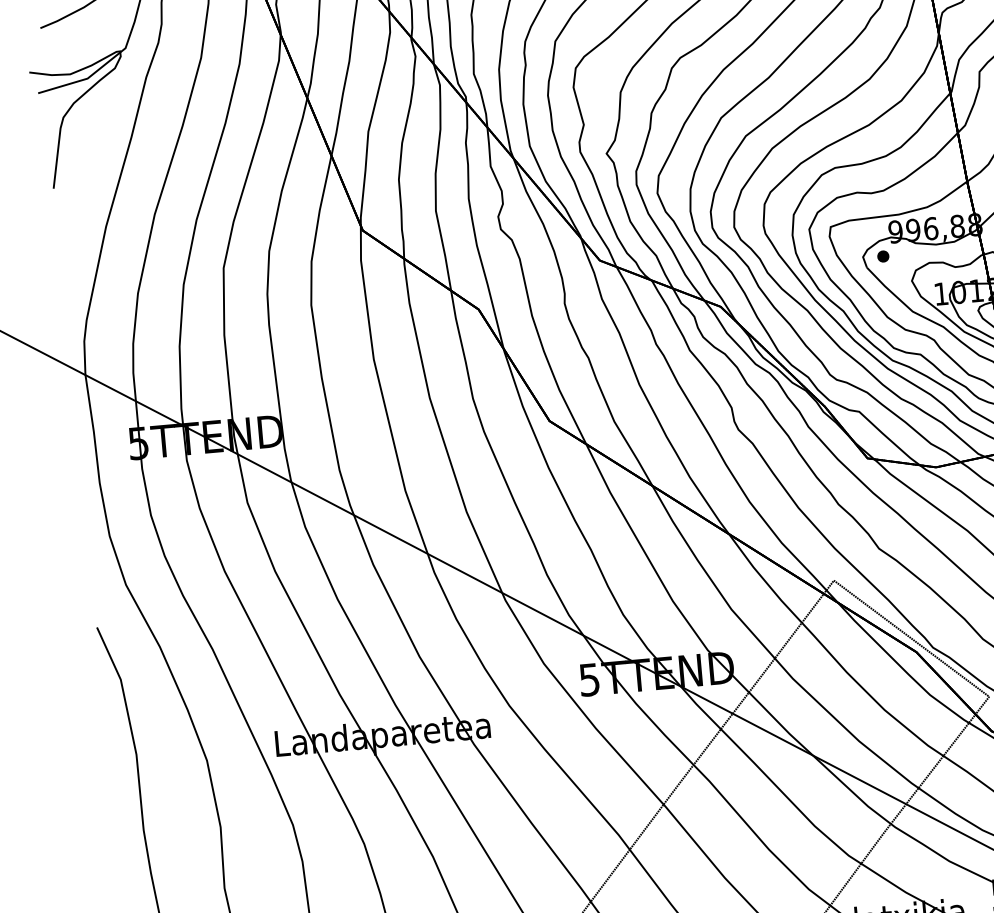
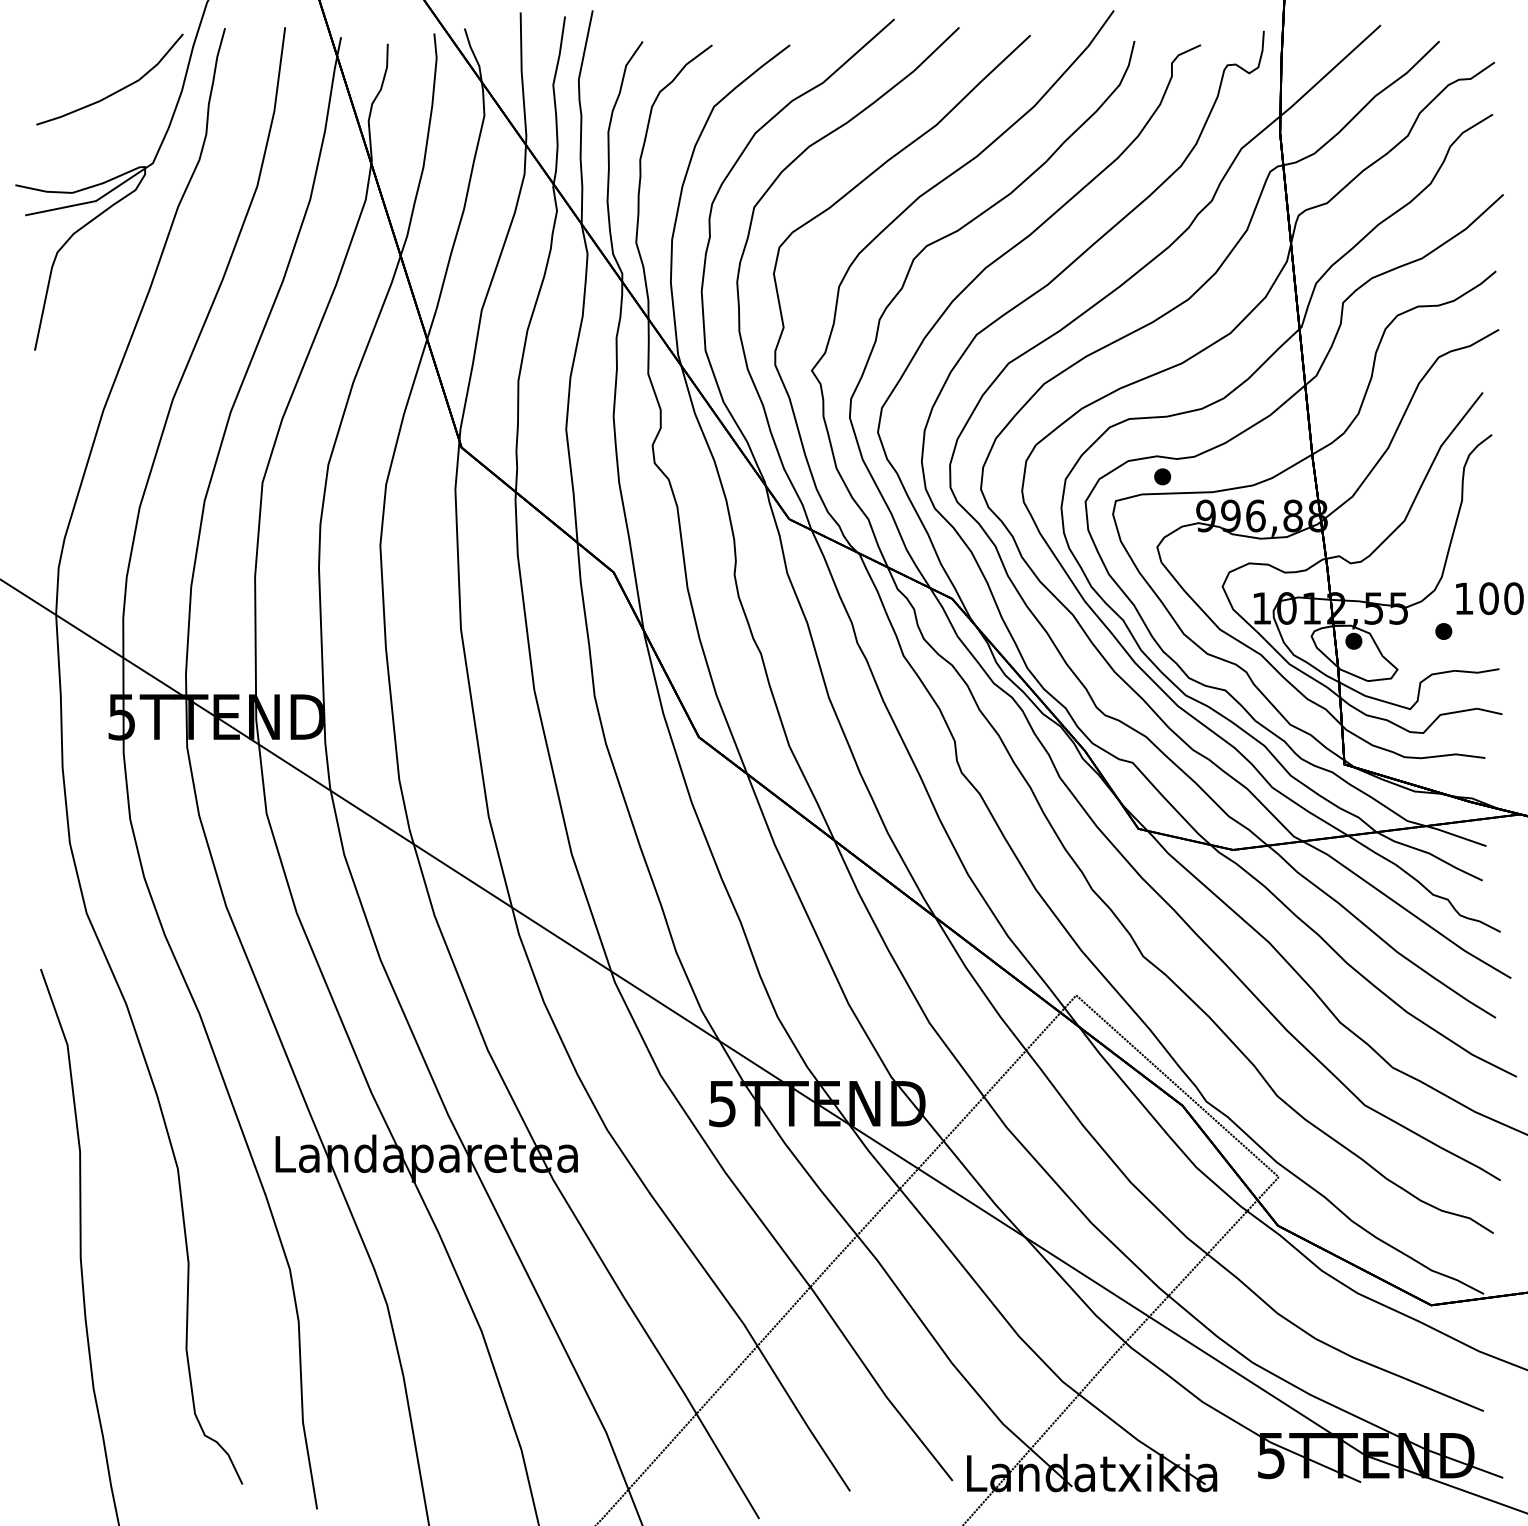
part: (883, 256) -> (1162, 476), moved

